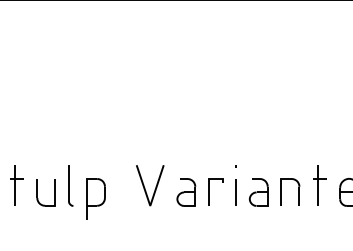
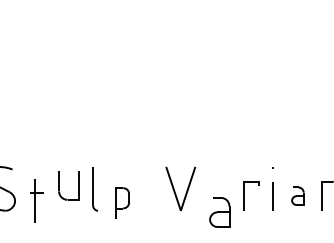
part: (16, 185) -> (36, 200), moved
part: (37, 192) -> (59, 185), moved
part: (186, 192) -> (219, 212), moved
part: (258, 192) -> (297, 196), size x0.6
part: (95, 198) -> (121, 202), size x0.7

